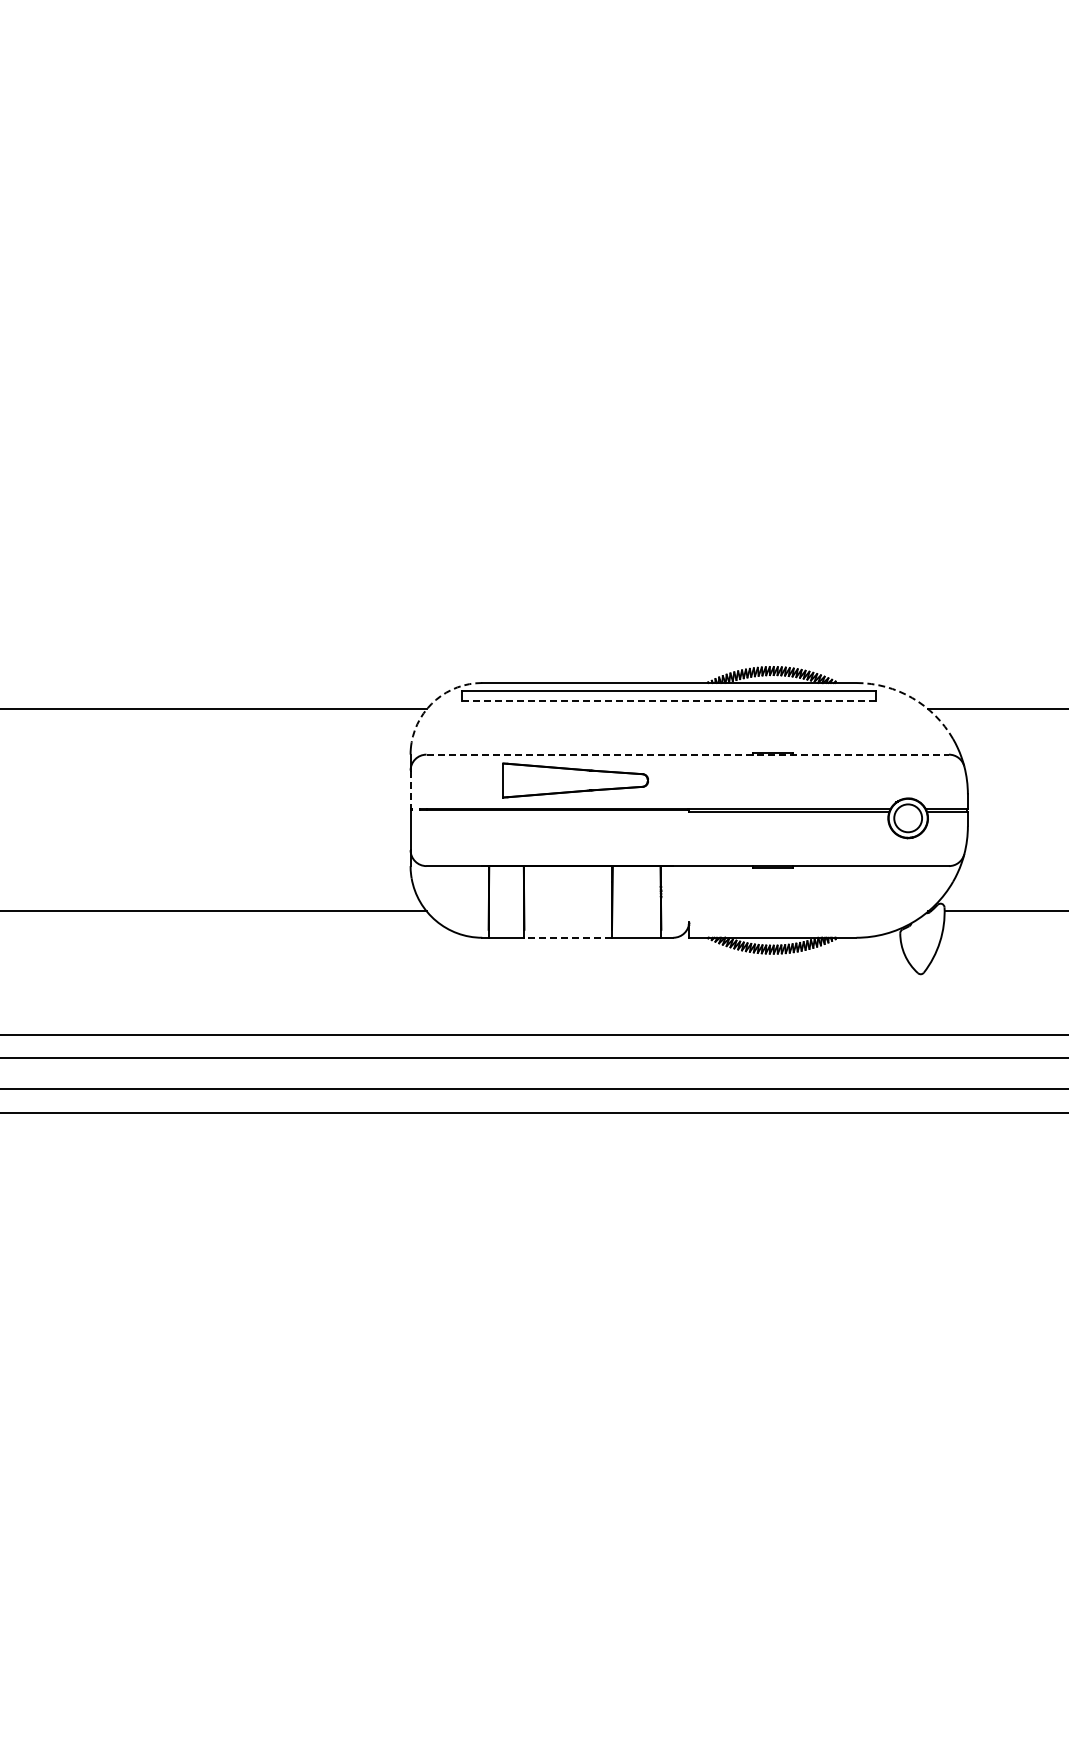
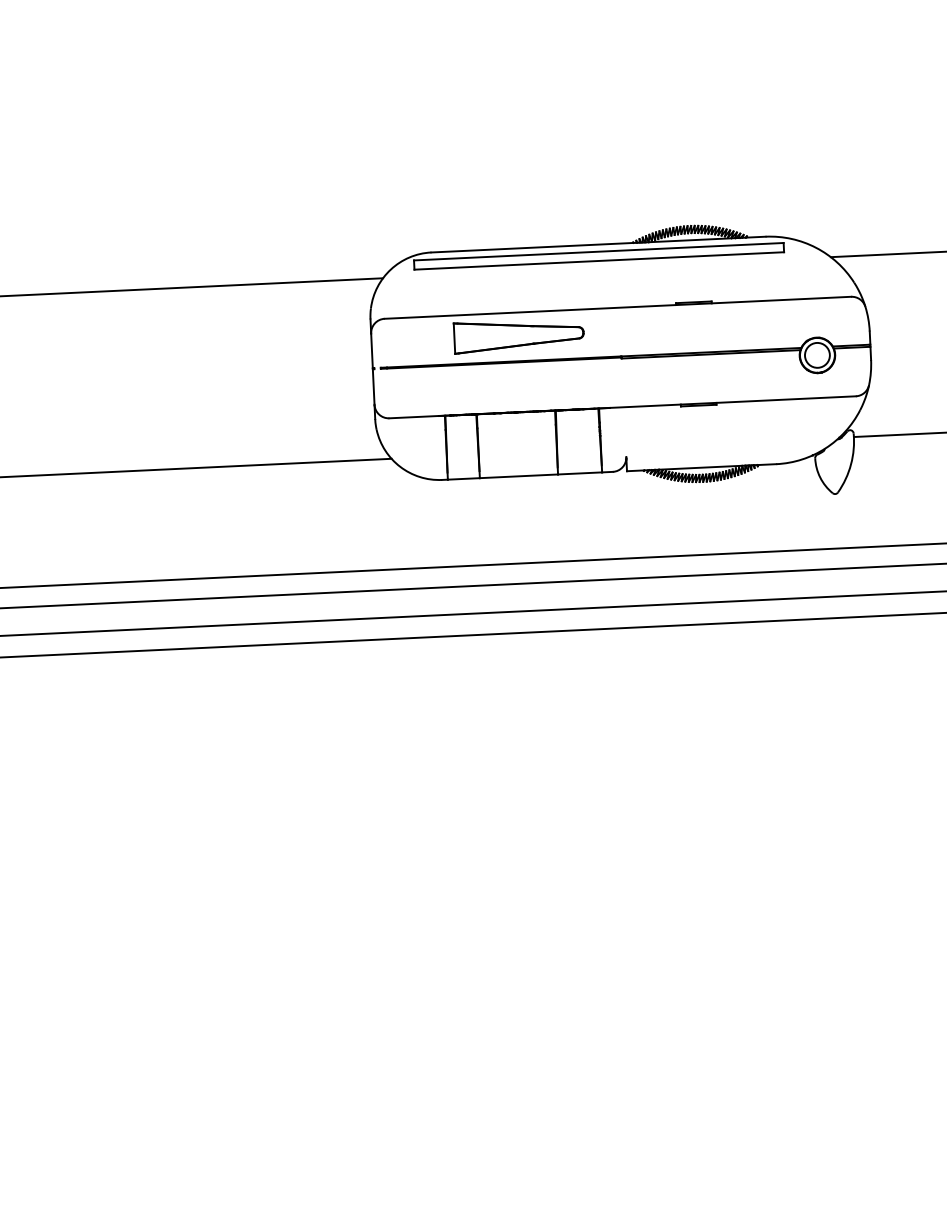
arc: (912, 698) -> (816, 248), dashed -> solid
arc: (436, 699) -> (391, 269), dashed -> solid
line: (669, 701) -> (599, 261), dashed -> solid
line: (688, 754) -> (618, 307), dashed -> solid
line: (410, 790) -> (371, 351), dashed -> solid
line: (568, 937) -> (519, 476), dashed -> solid

